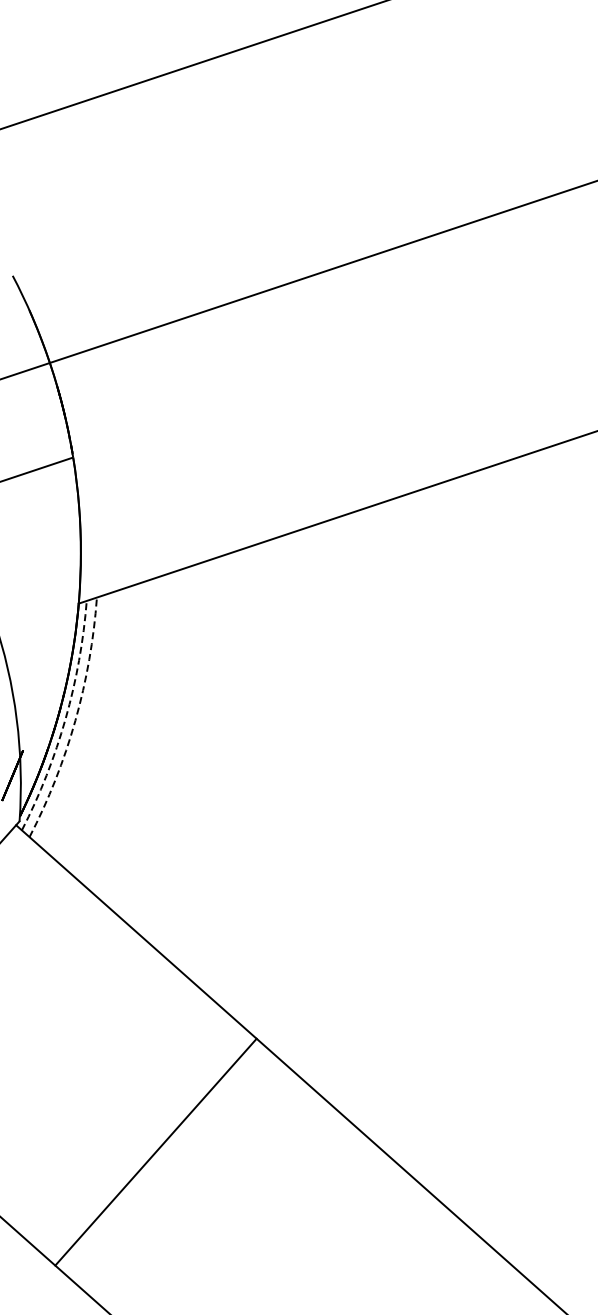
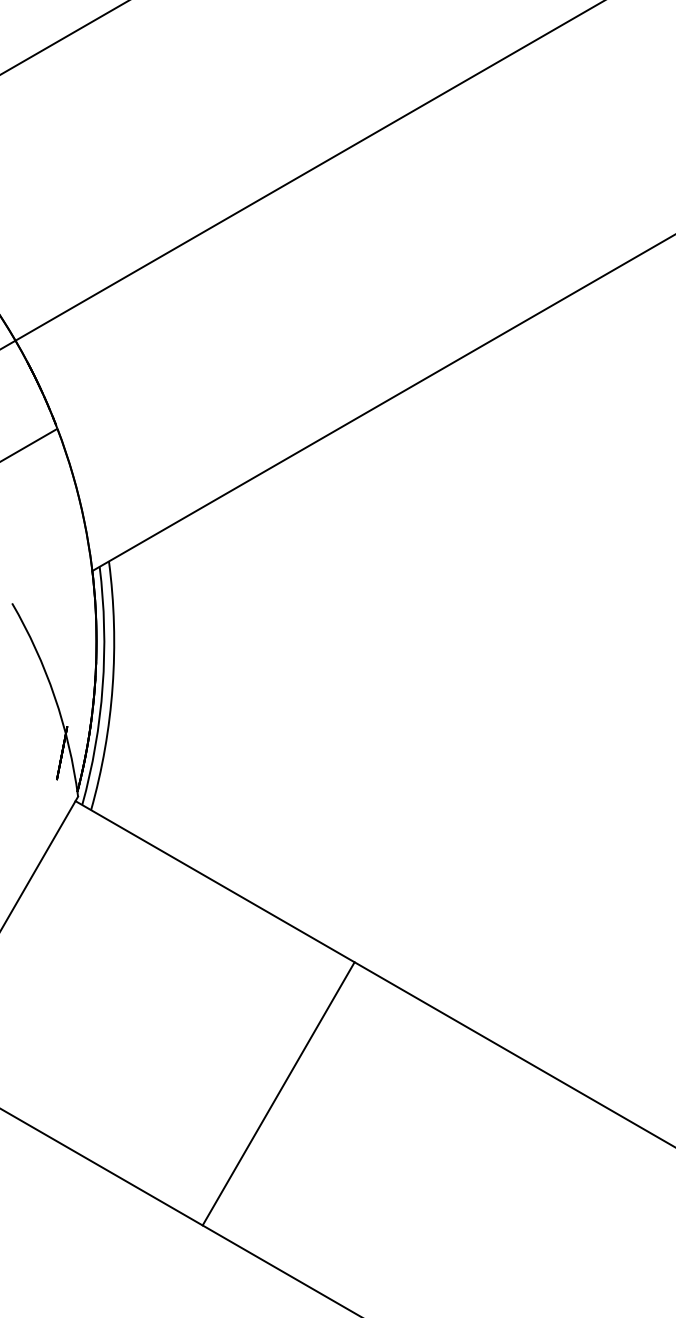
arc: (65, 718) -> (102, 686), dashed -> solid
arc: (75, 720) -> (112, 686), dashed -> solid

